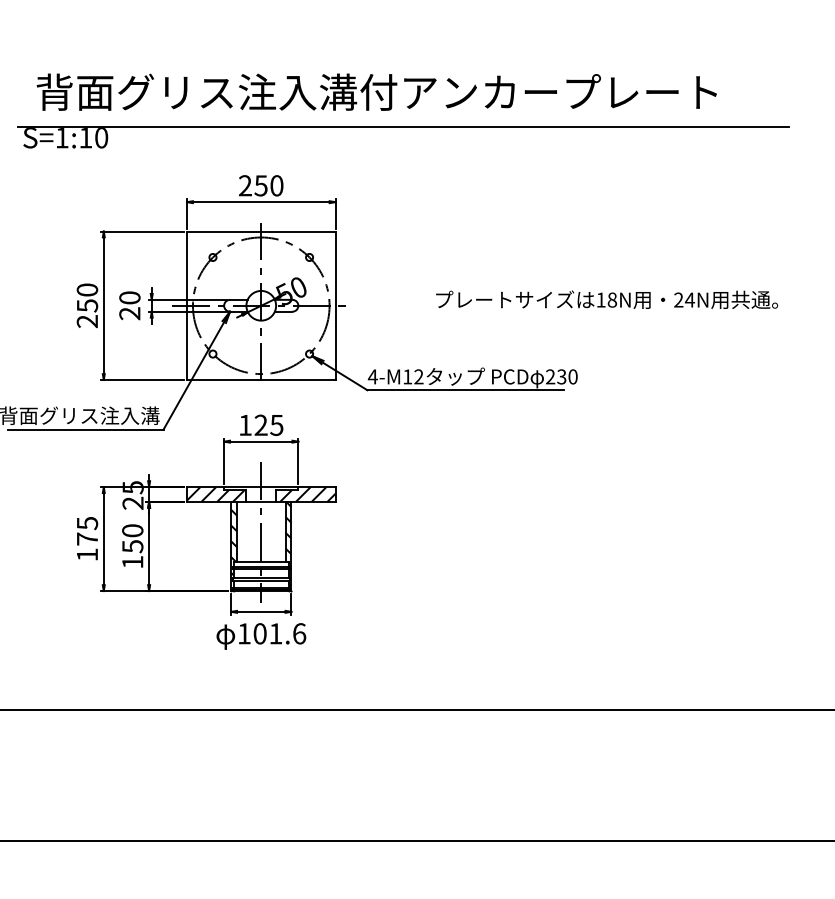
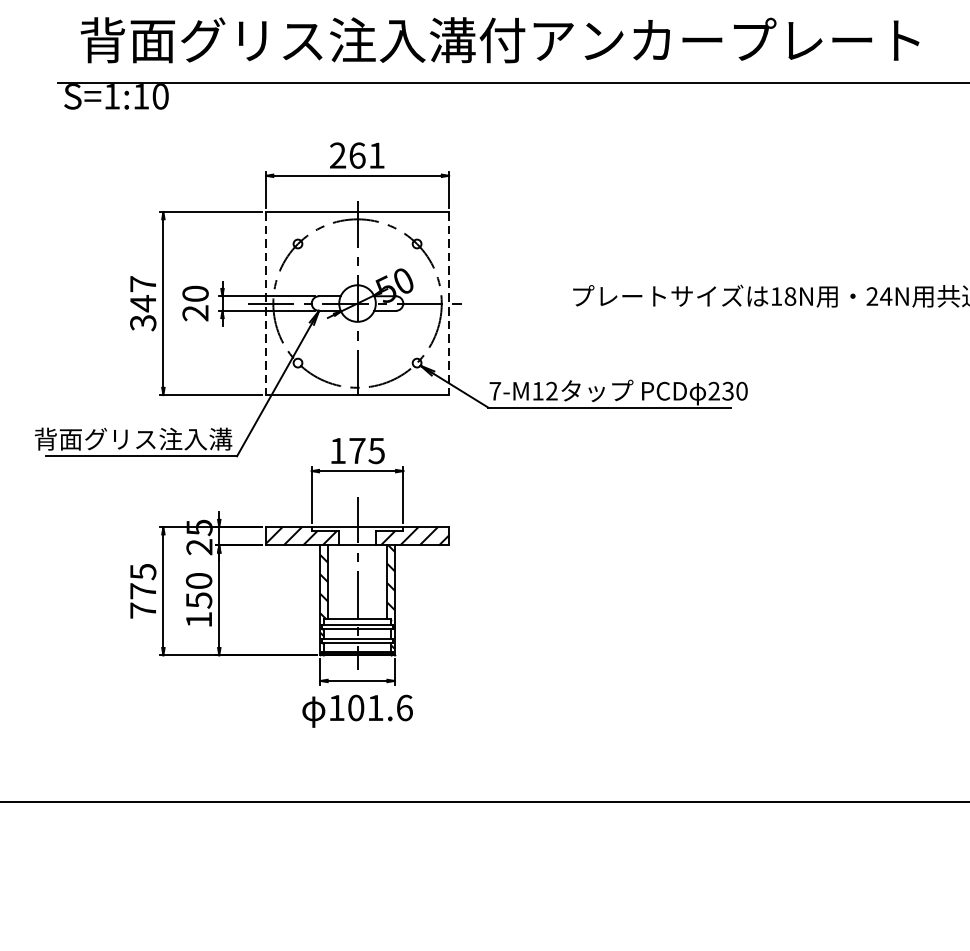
text: (268, 185) -> (366, 155), 250 -> 261
text: (87, 305) -> (143, 303), 250 -> 347
line: (187, 306) -> (266, 304), solid -> dashed
line: (335, 306) -> (449, 304), solid -> dashed
text: (372, 376) -> (494, 390), 4-M12 -> 7-M12
text: (260, 424) -> (356, 449), 125 -> 175
text: (87, 554) -> (143, 610), 175 -> 775

